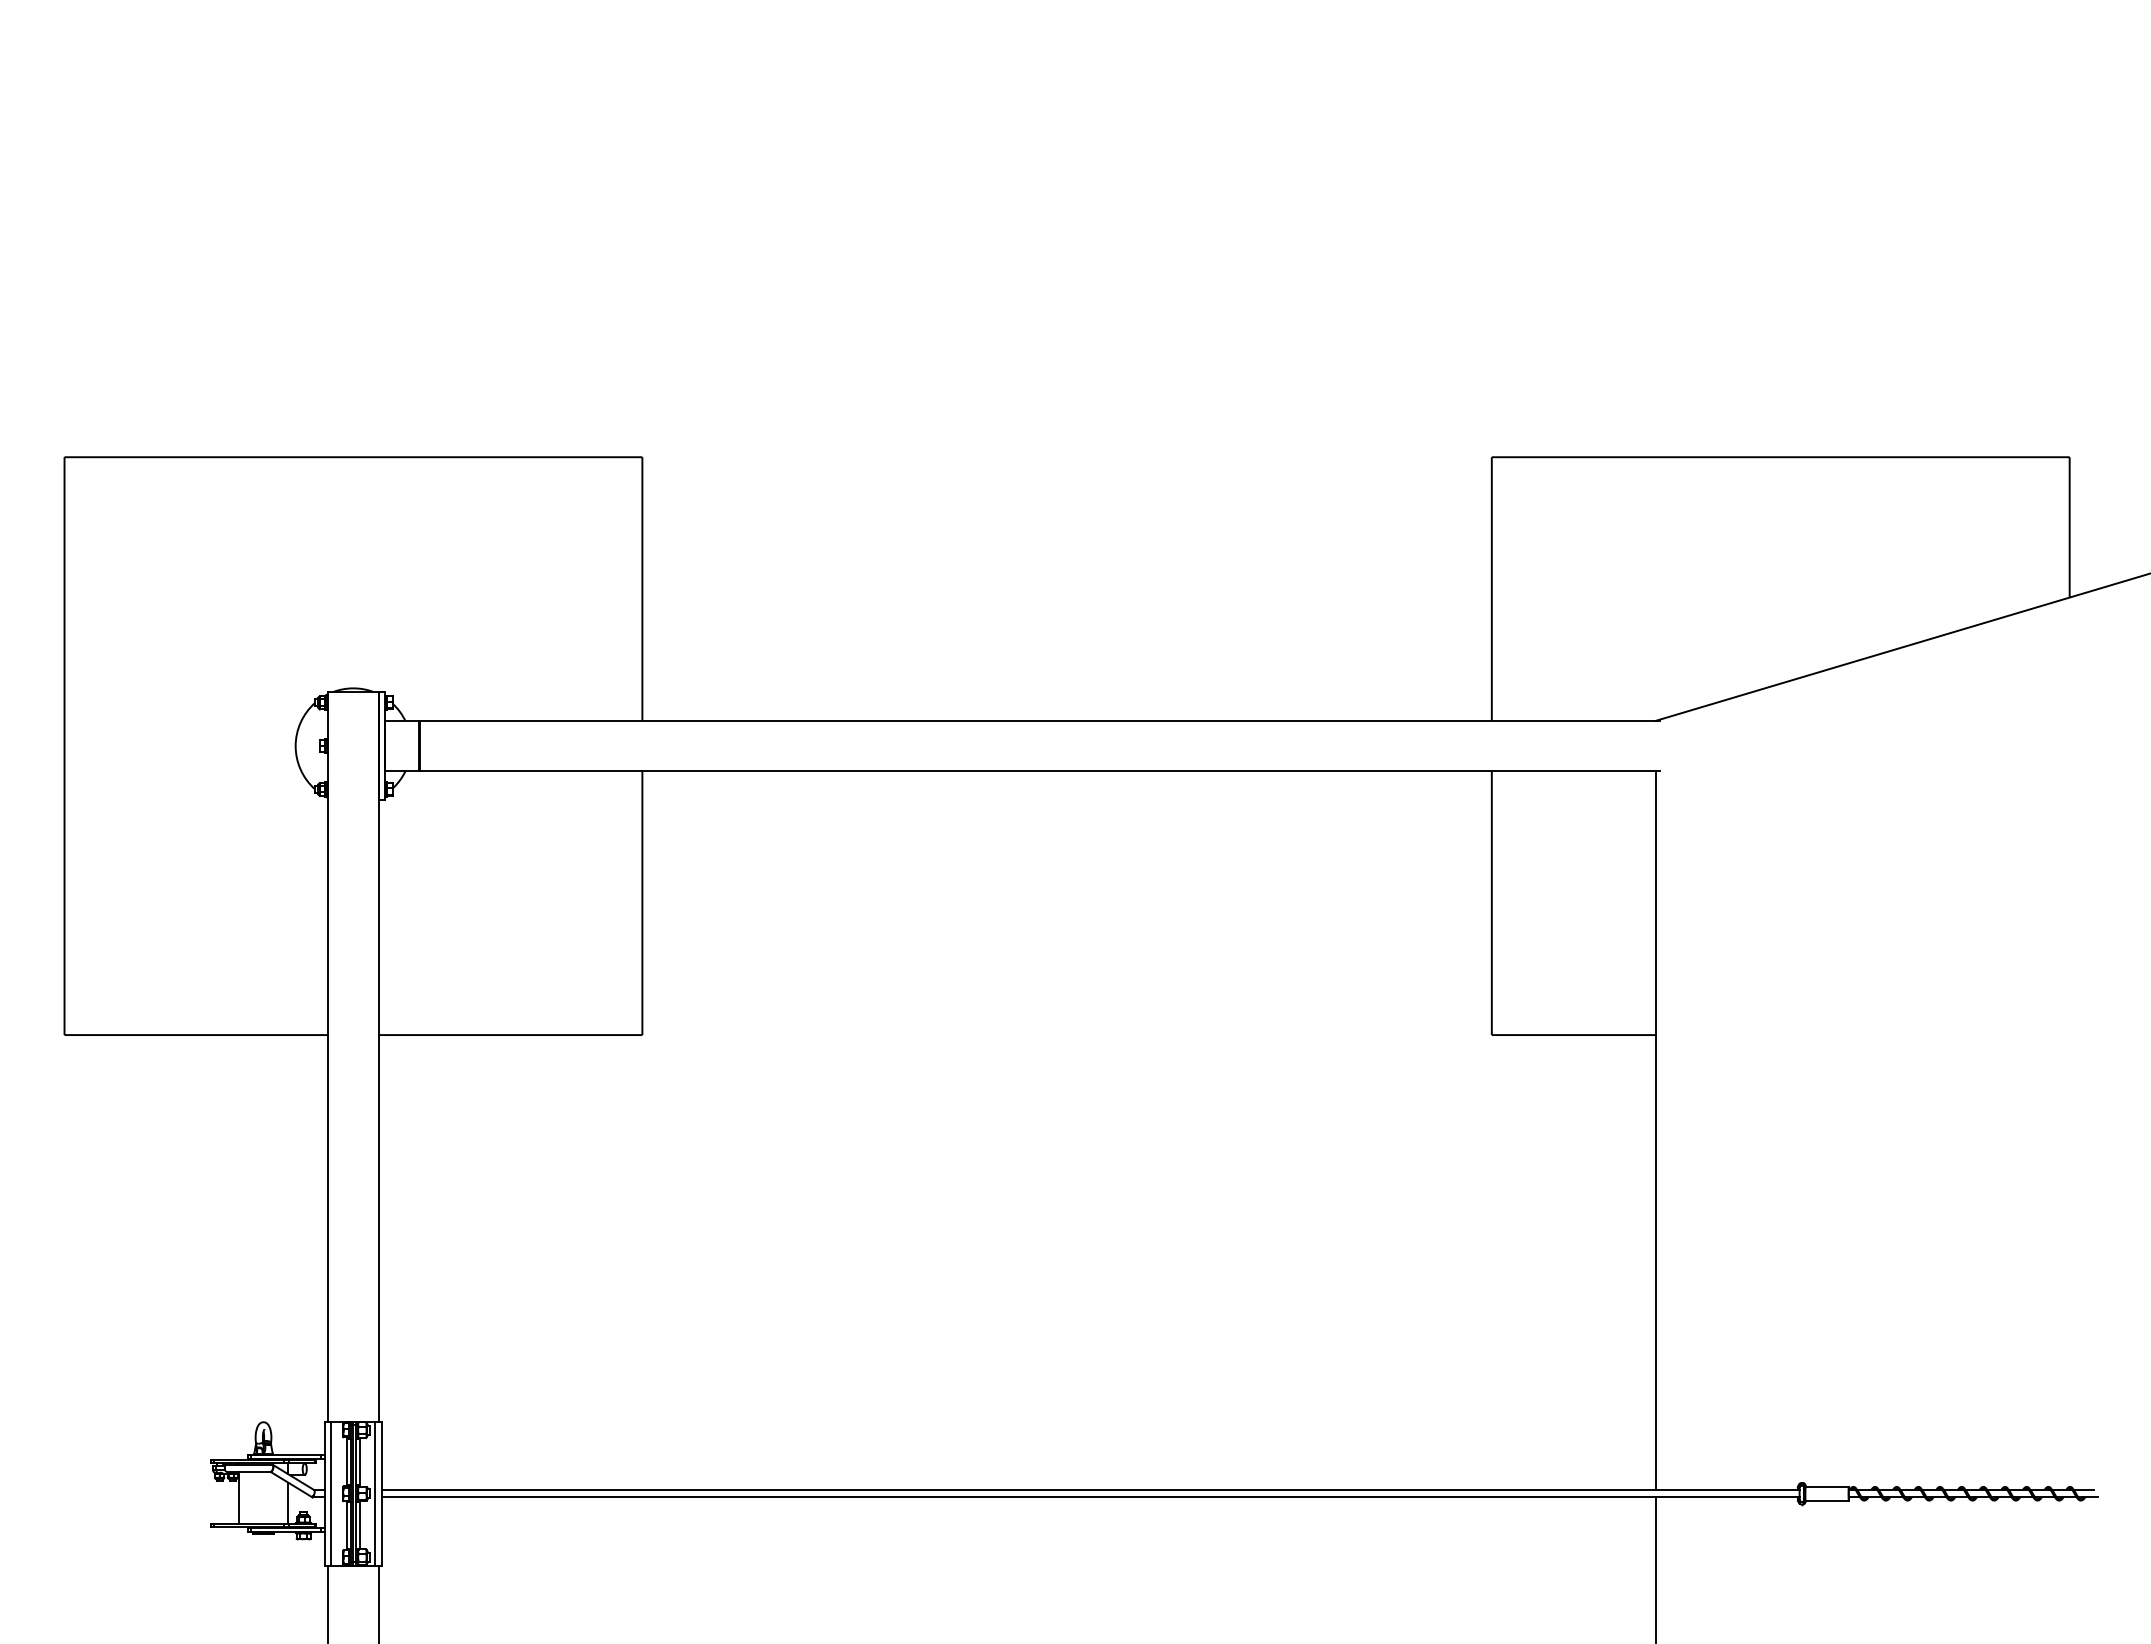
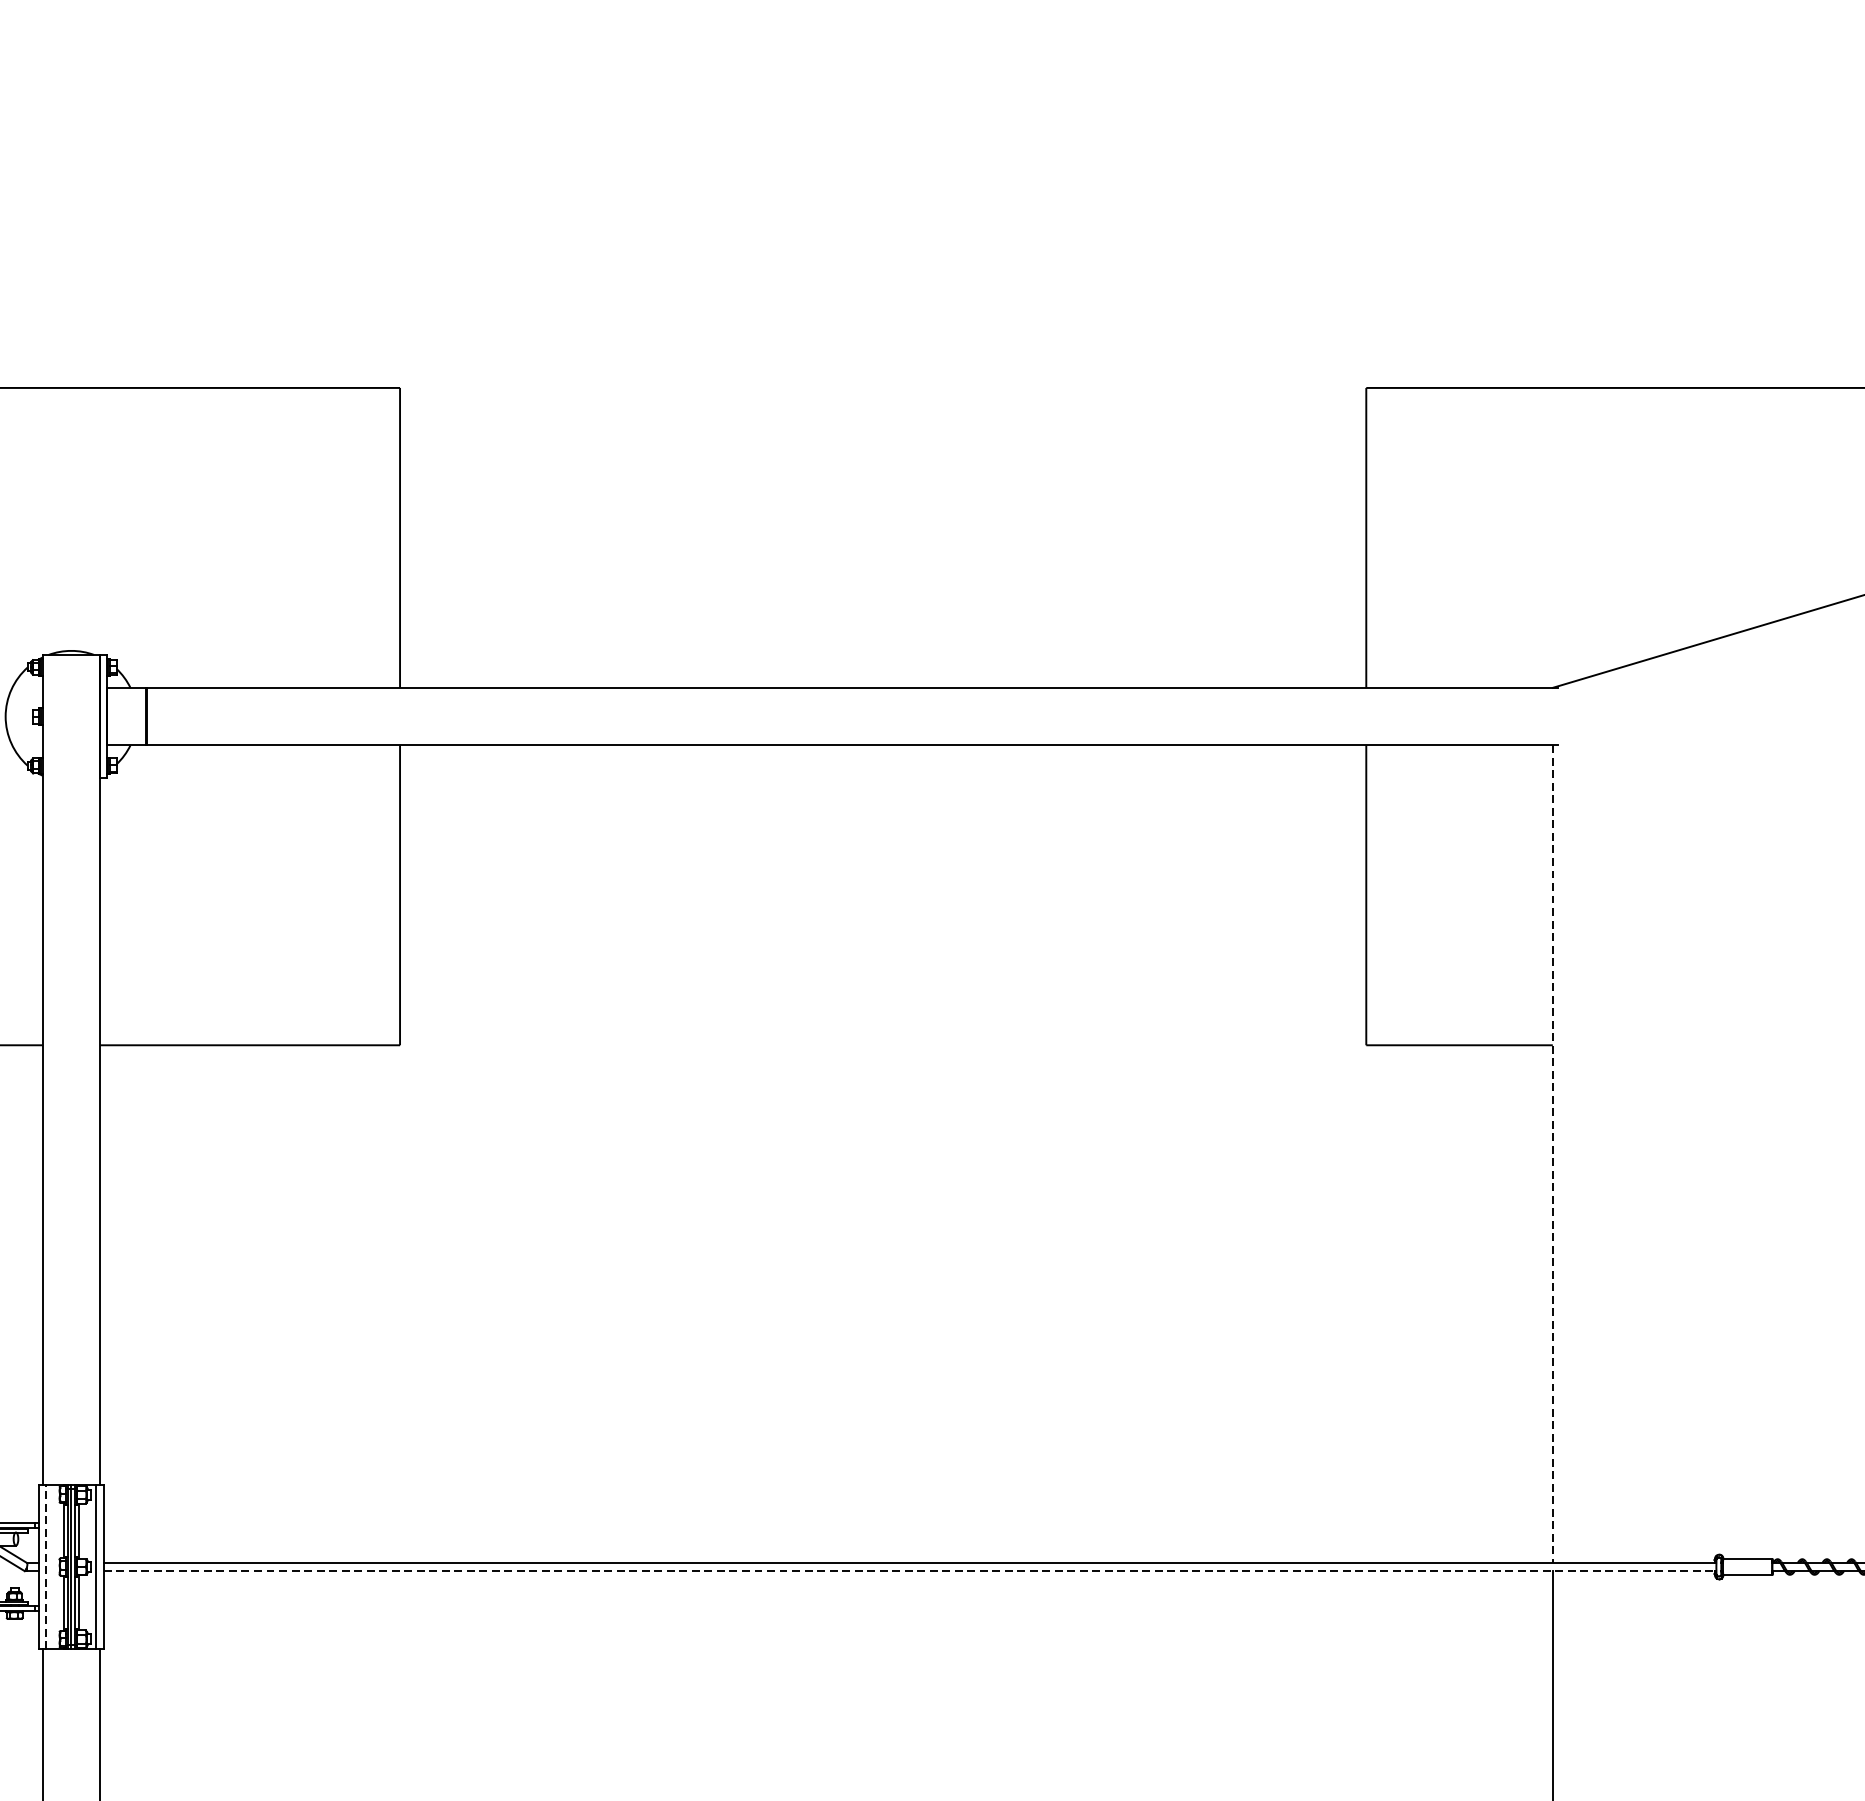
line: (1655, 1131) -> (1552, 1154), solid -> dashed
line: (331, 1493) -> (46, 1566), solid -> dashed
line: (1090, 1497) -> (909, 1571), solid -> dashed

